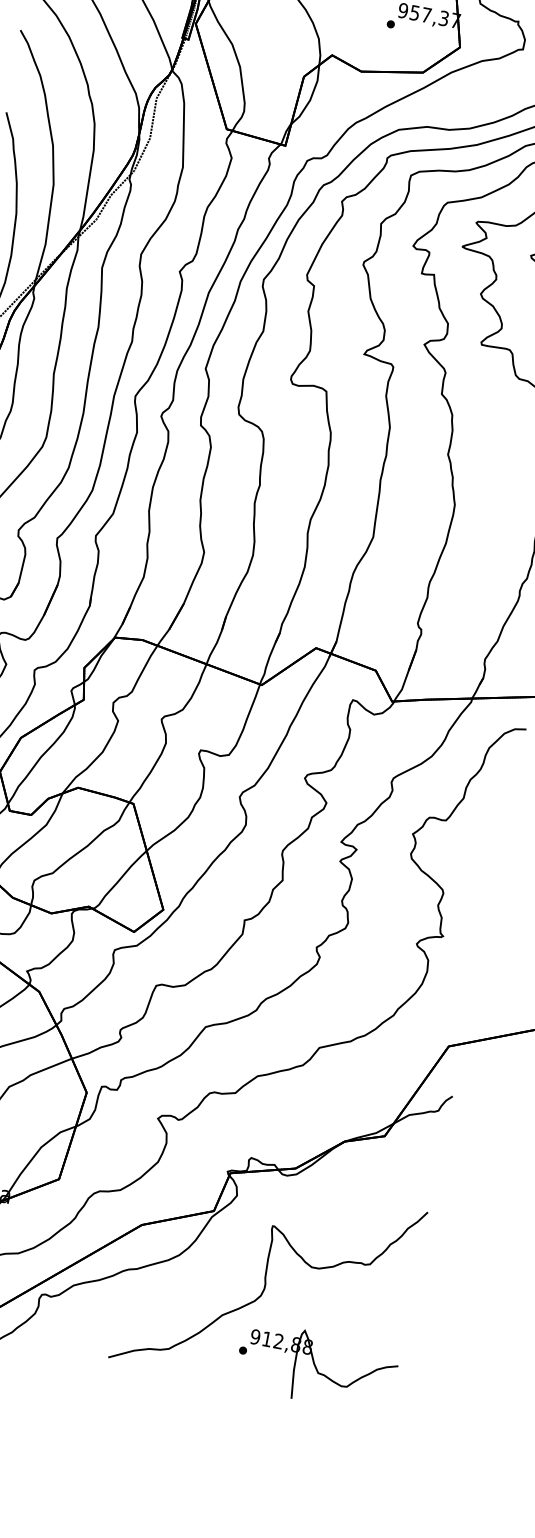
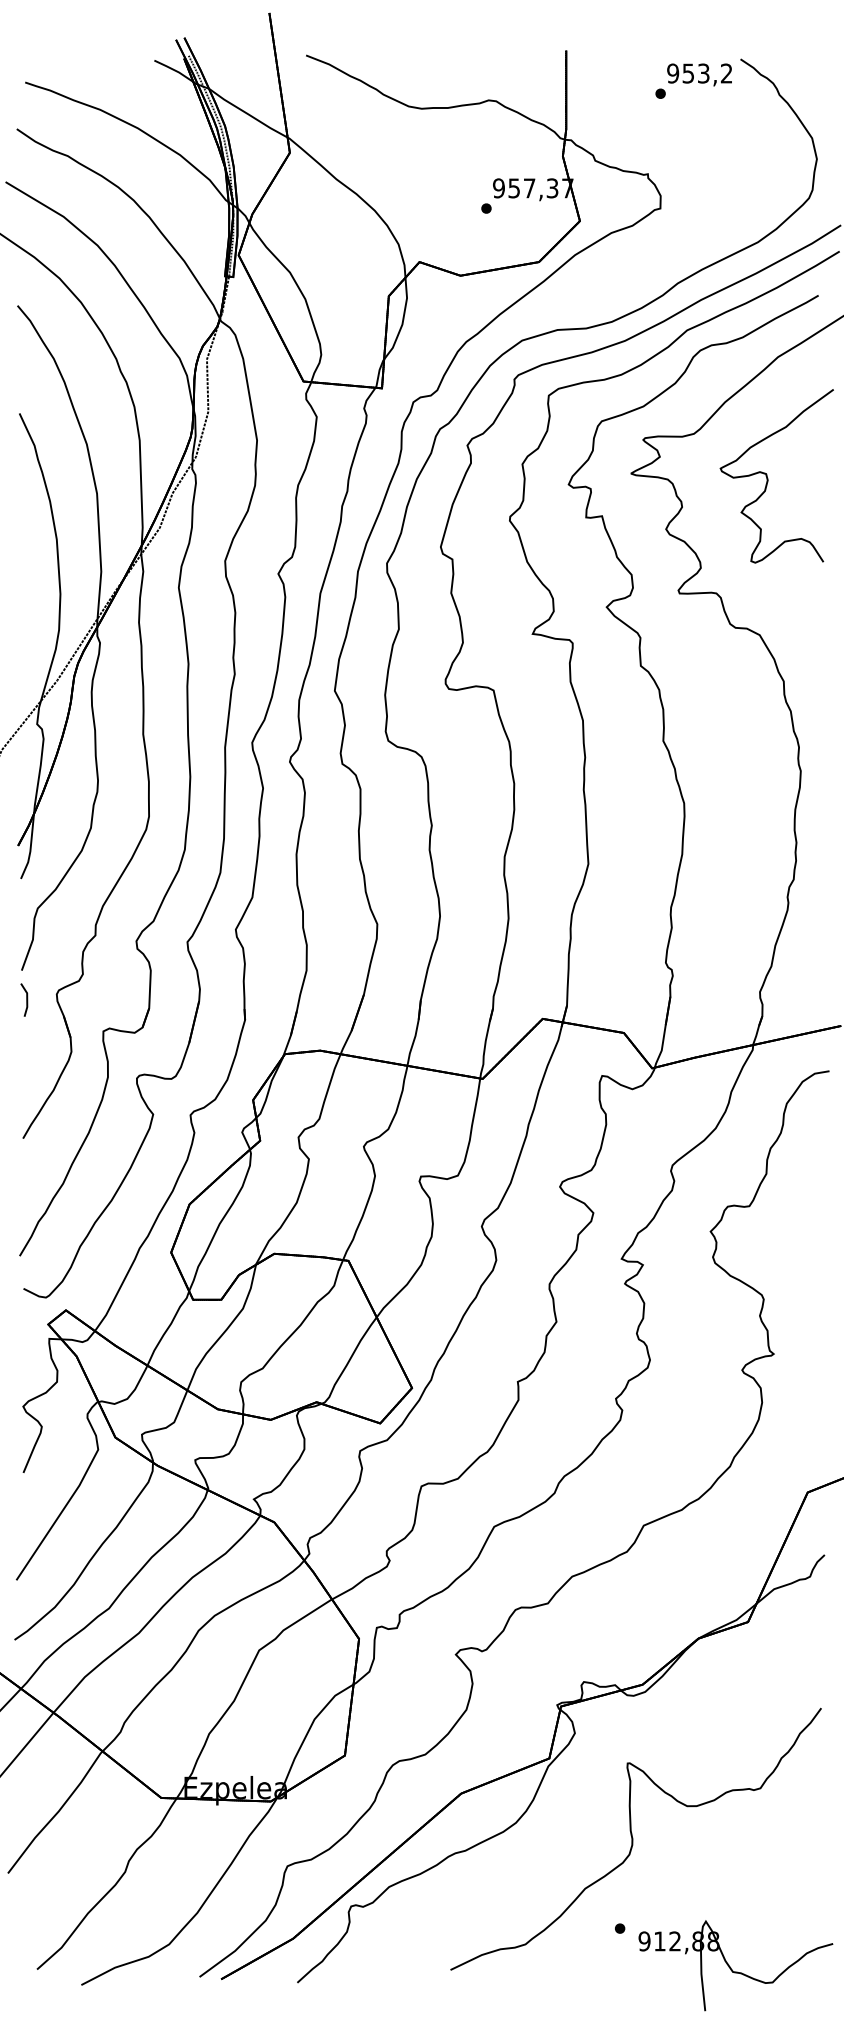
part: (321, 1368) -> (735, 1965), moved

